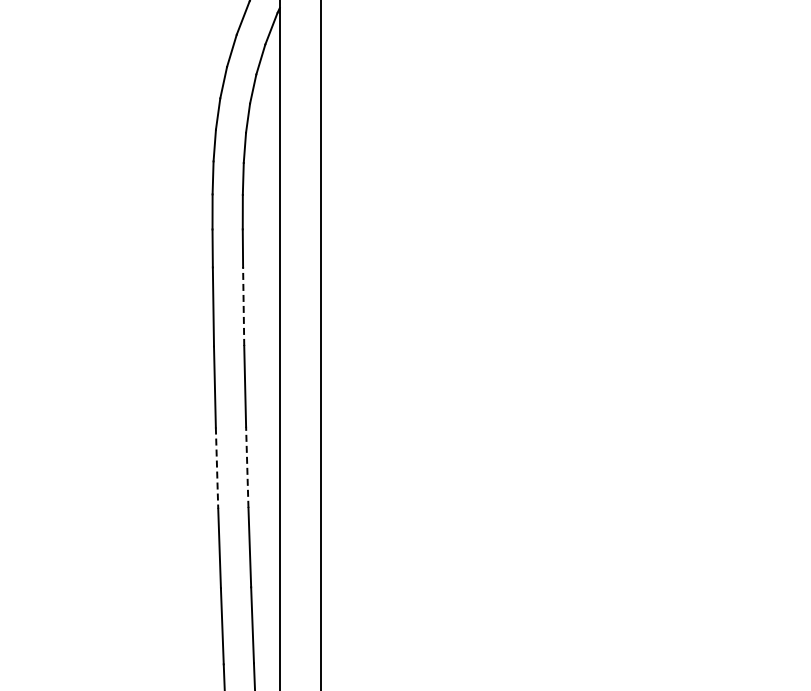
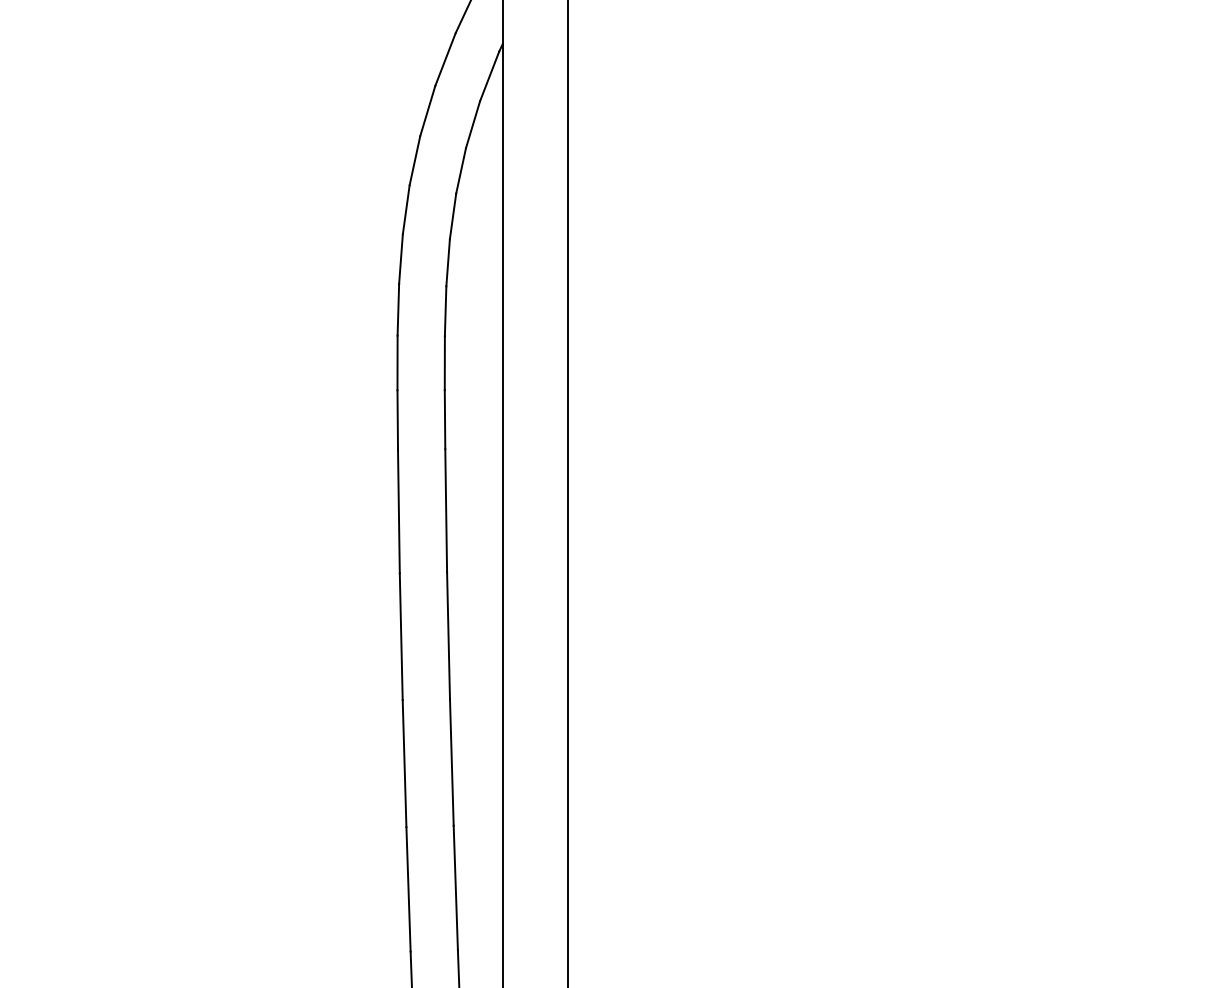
line: (243, 306) -> (445, 510), dashed -> solid
line: (247, 467) -> (452, 762), dashed -> solid
line: (217, 468) -> (405, 764), dashed -> solid

